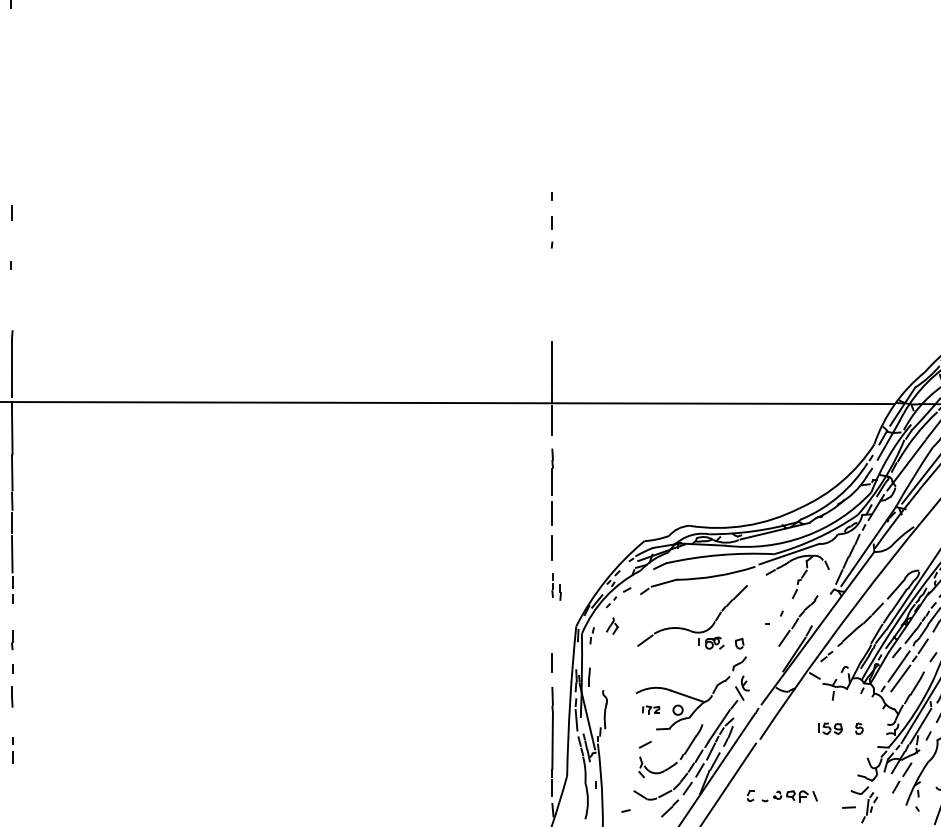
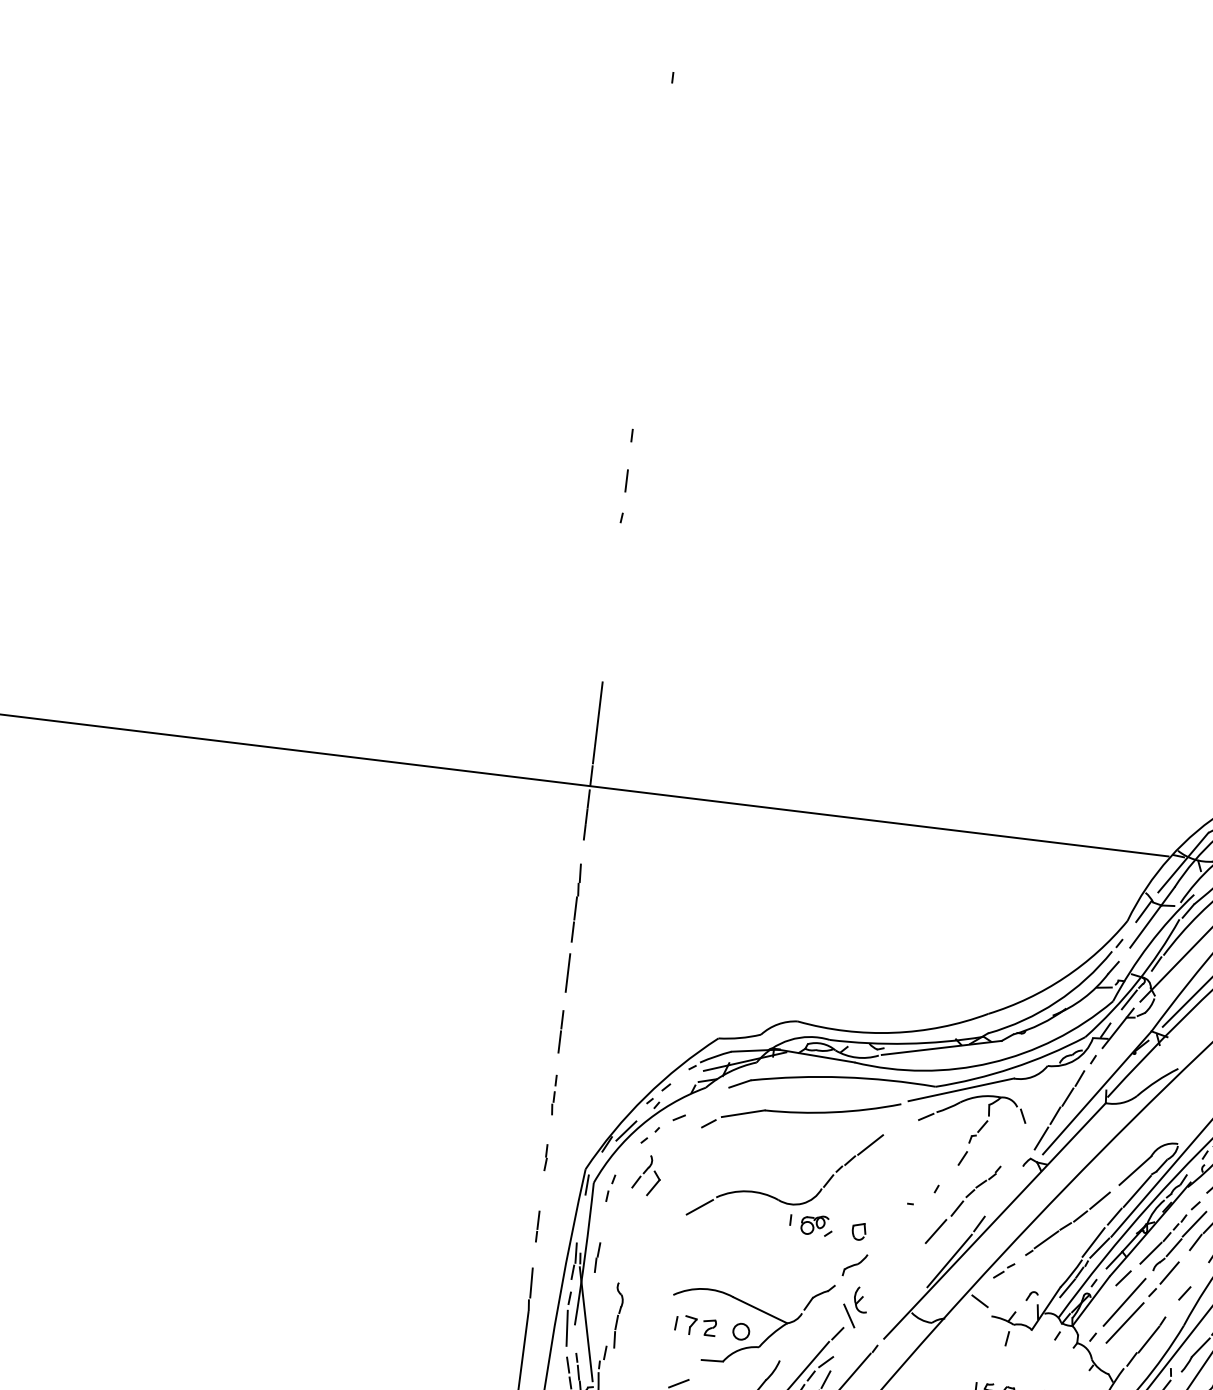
line: (560, 592) -> (546, 1157), moved
part: (612, 625) -> (647, 1174), size x1.43
part: (650, 709) -> (694, 1324), size x1.43

